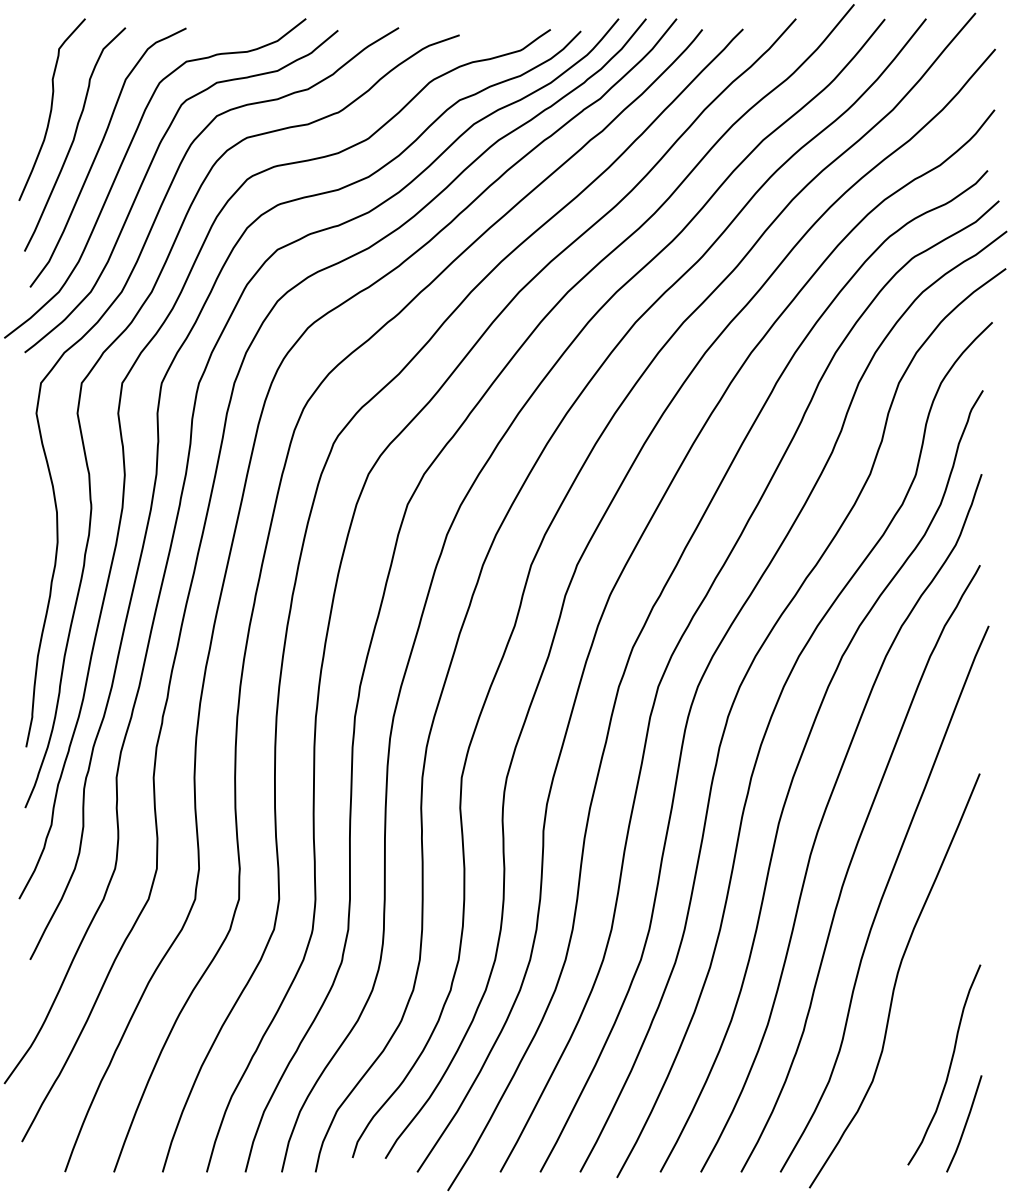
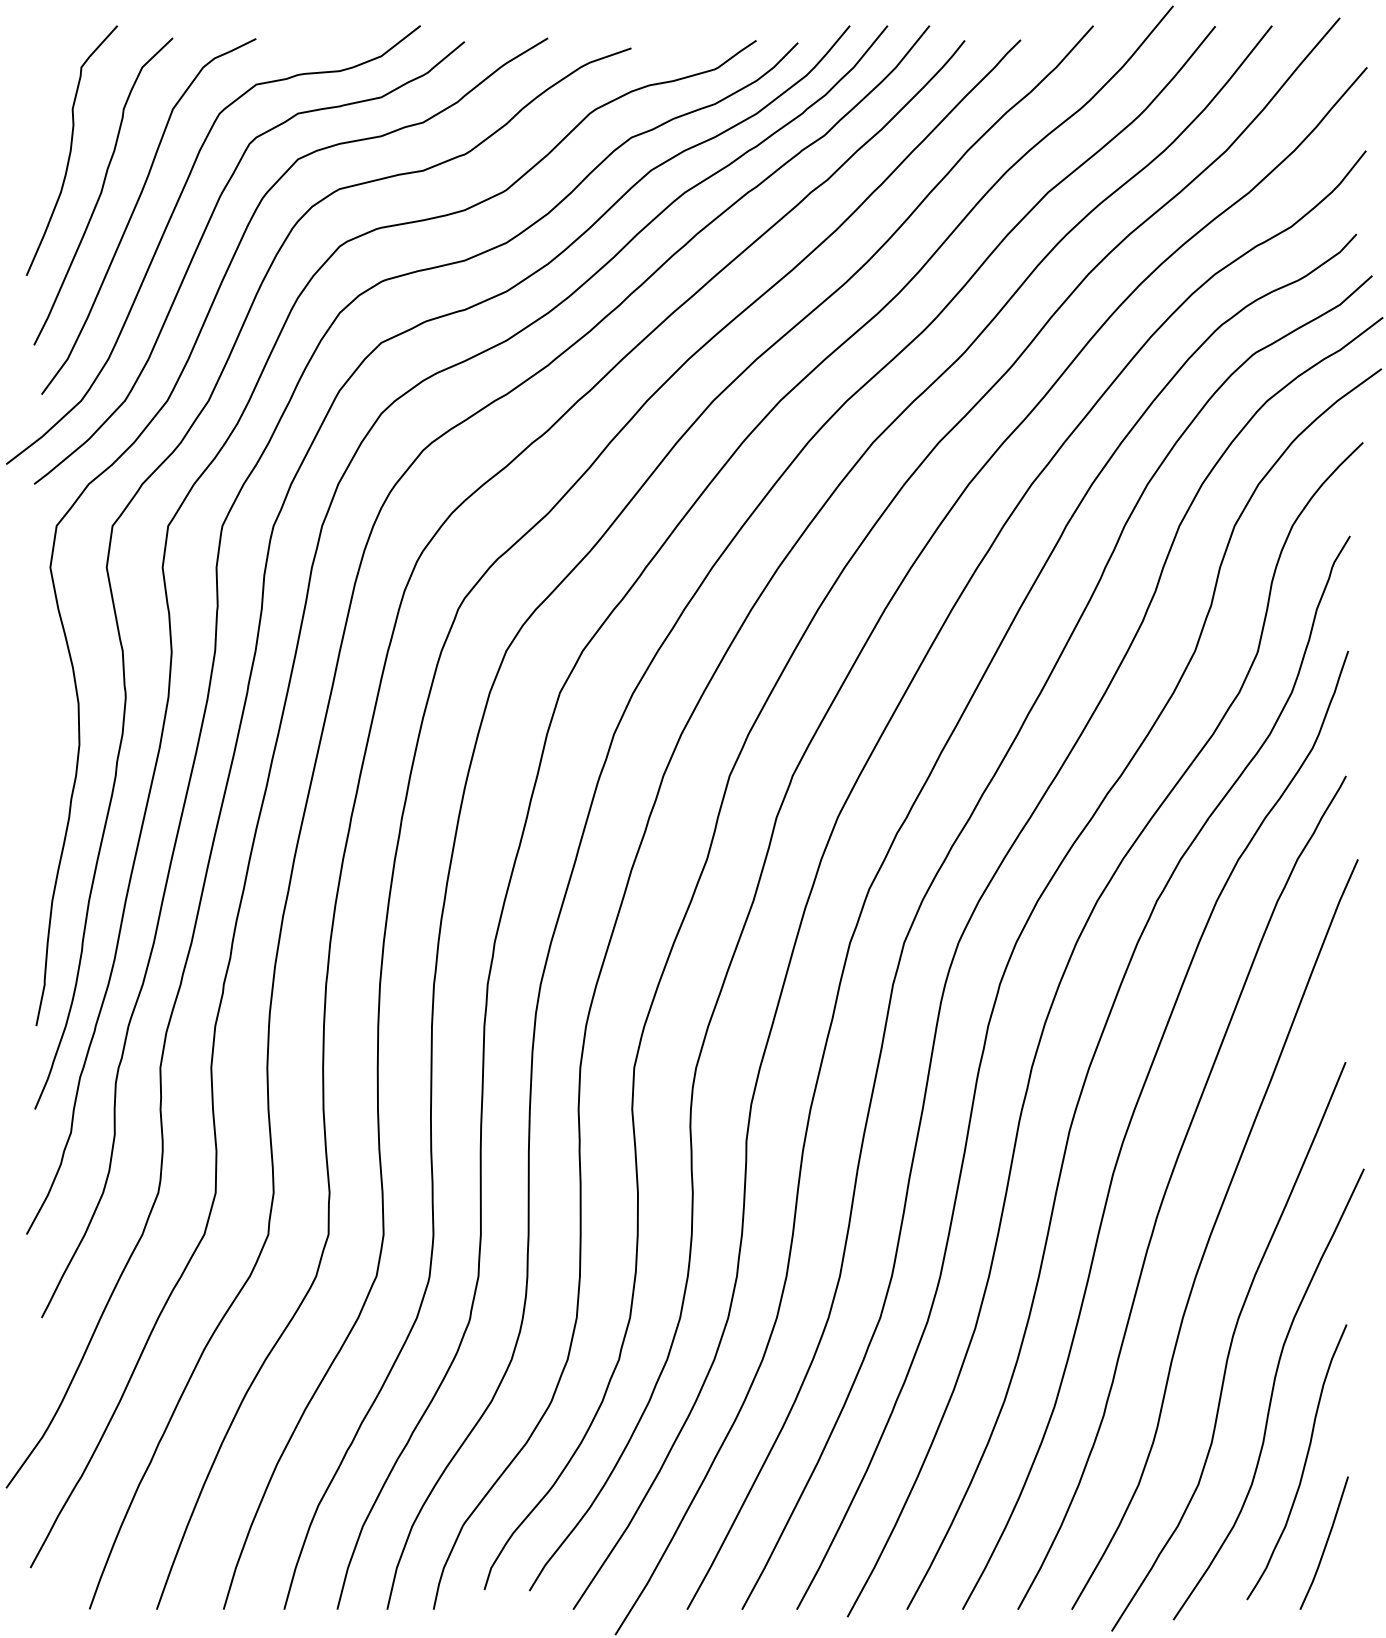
curve: (925, 1016) -> (1270, 1395), added

